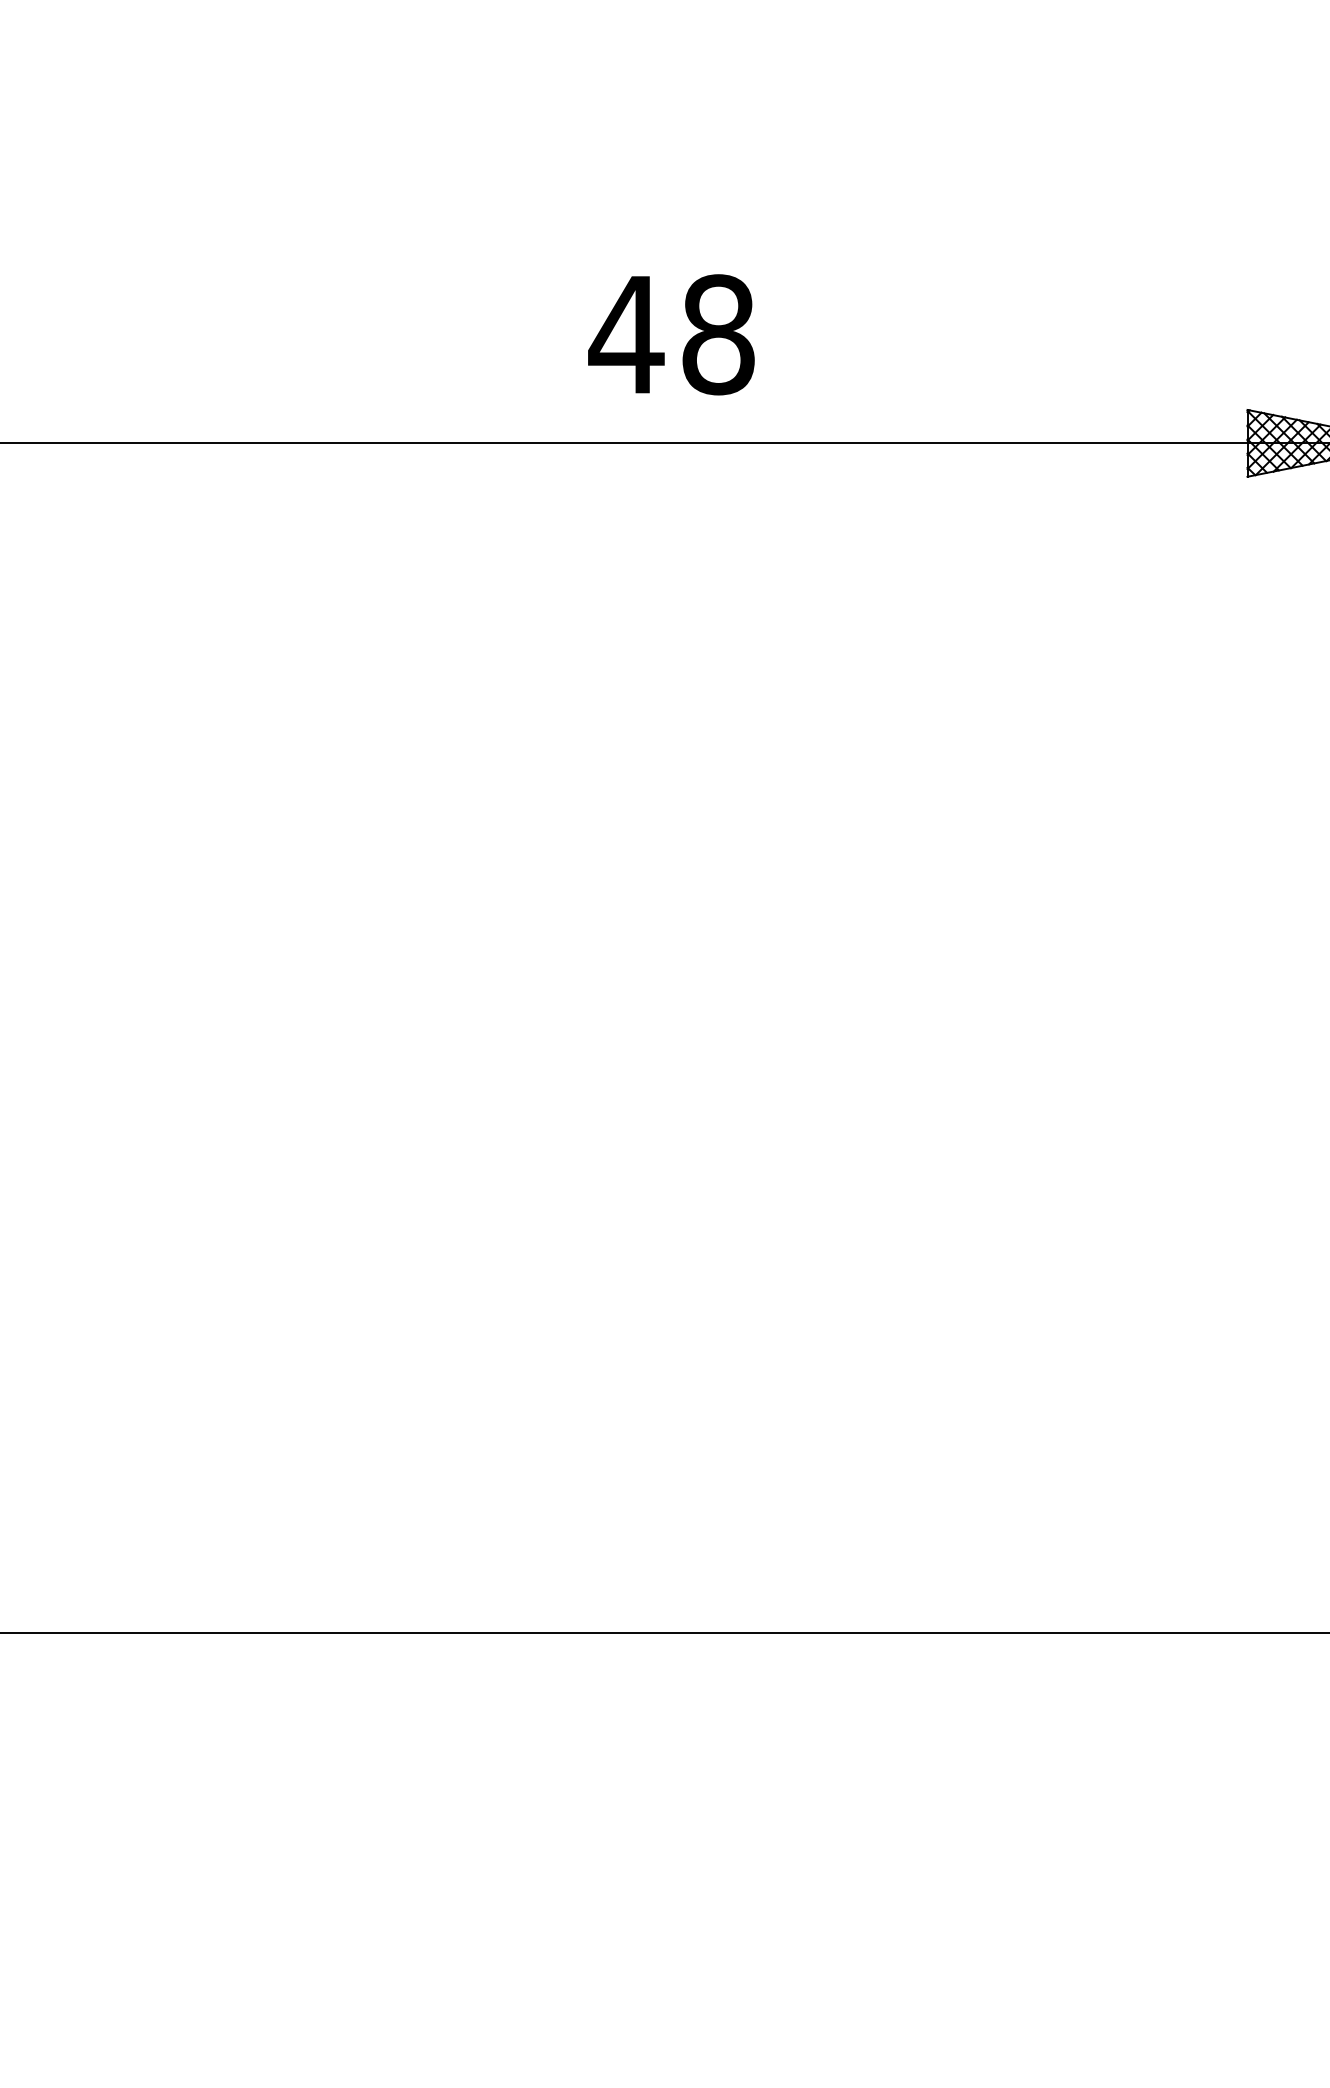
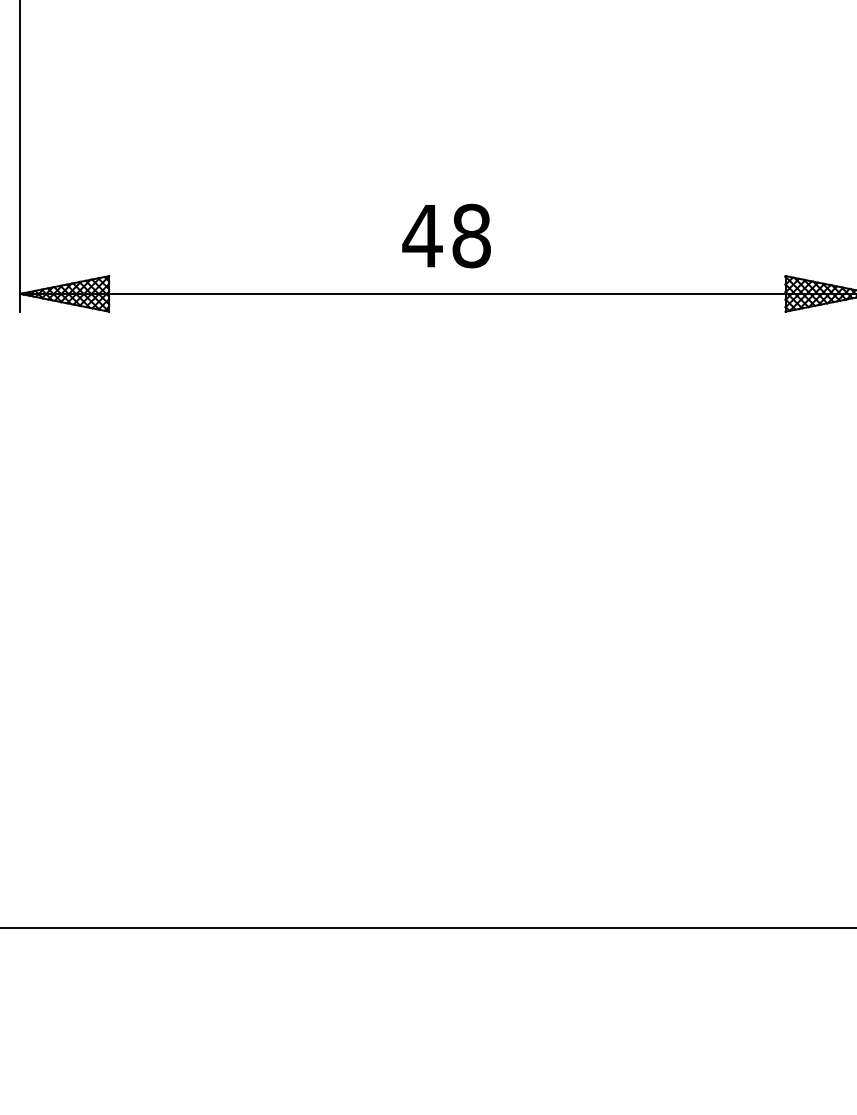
text: (671, 333) -> (446, 235), moved

